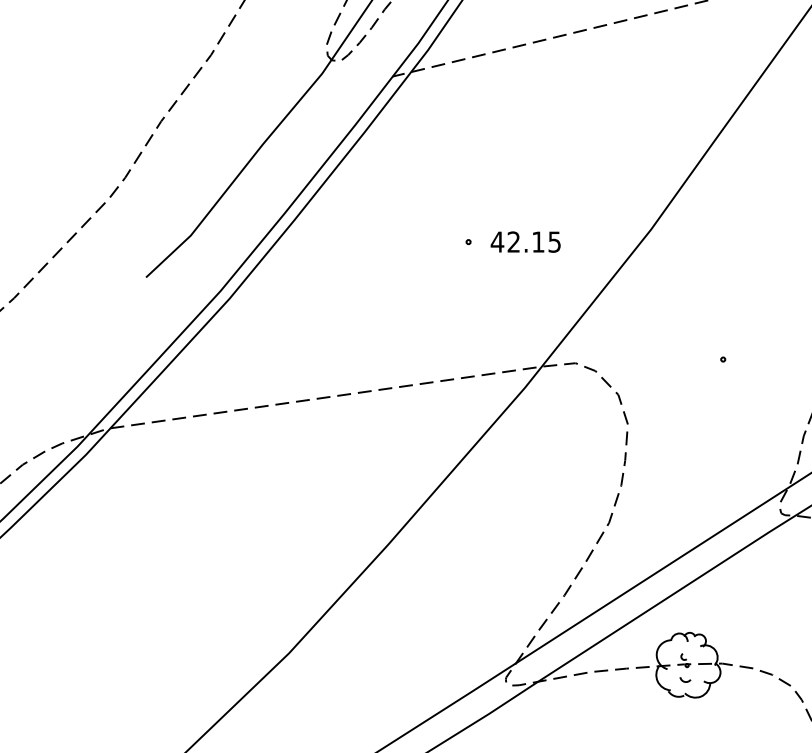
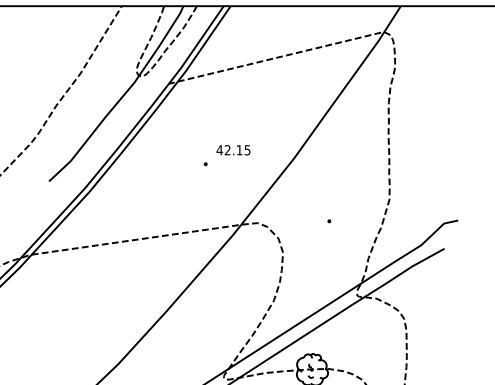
text: (525, 242) -> (233, 150), moved

